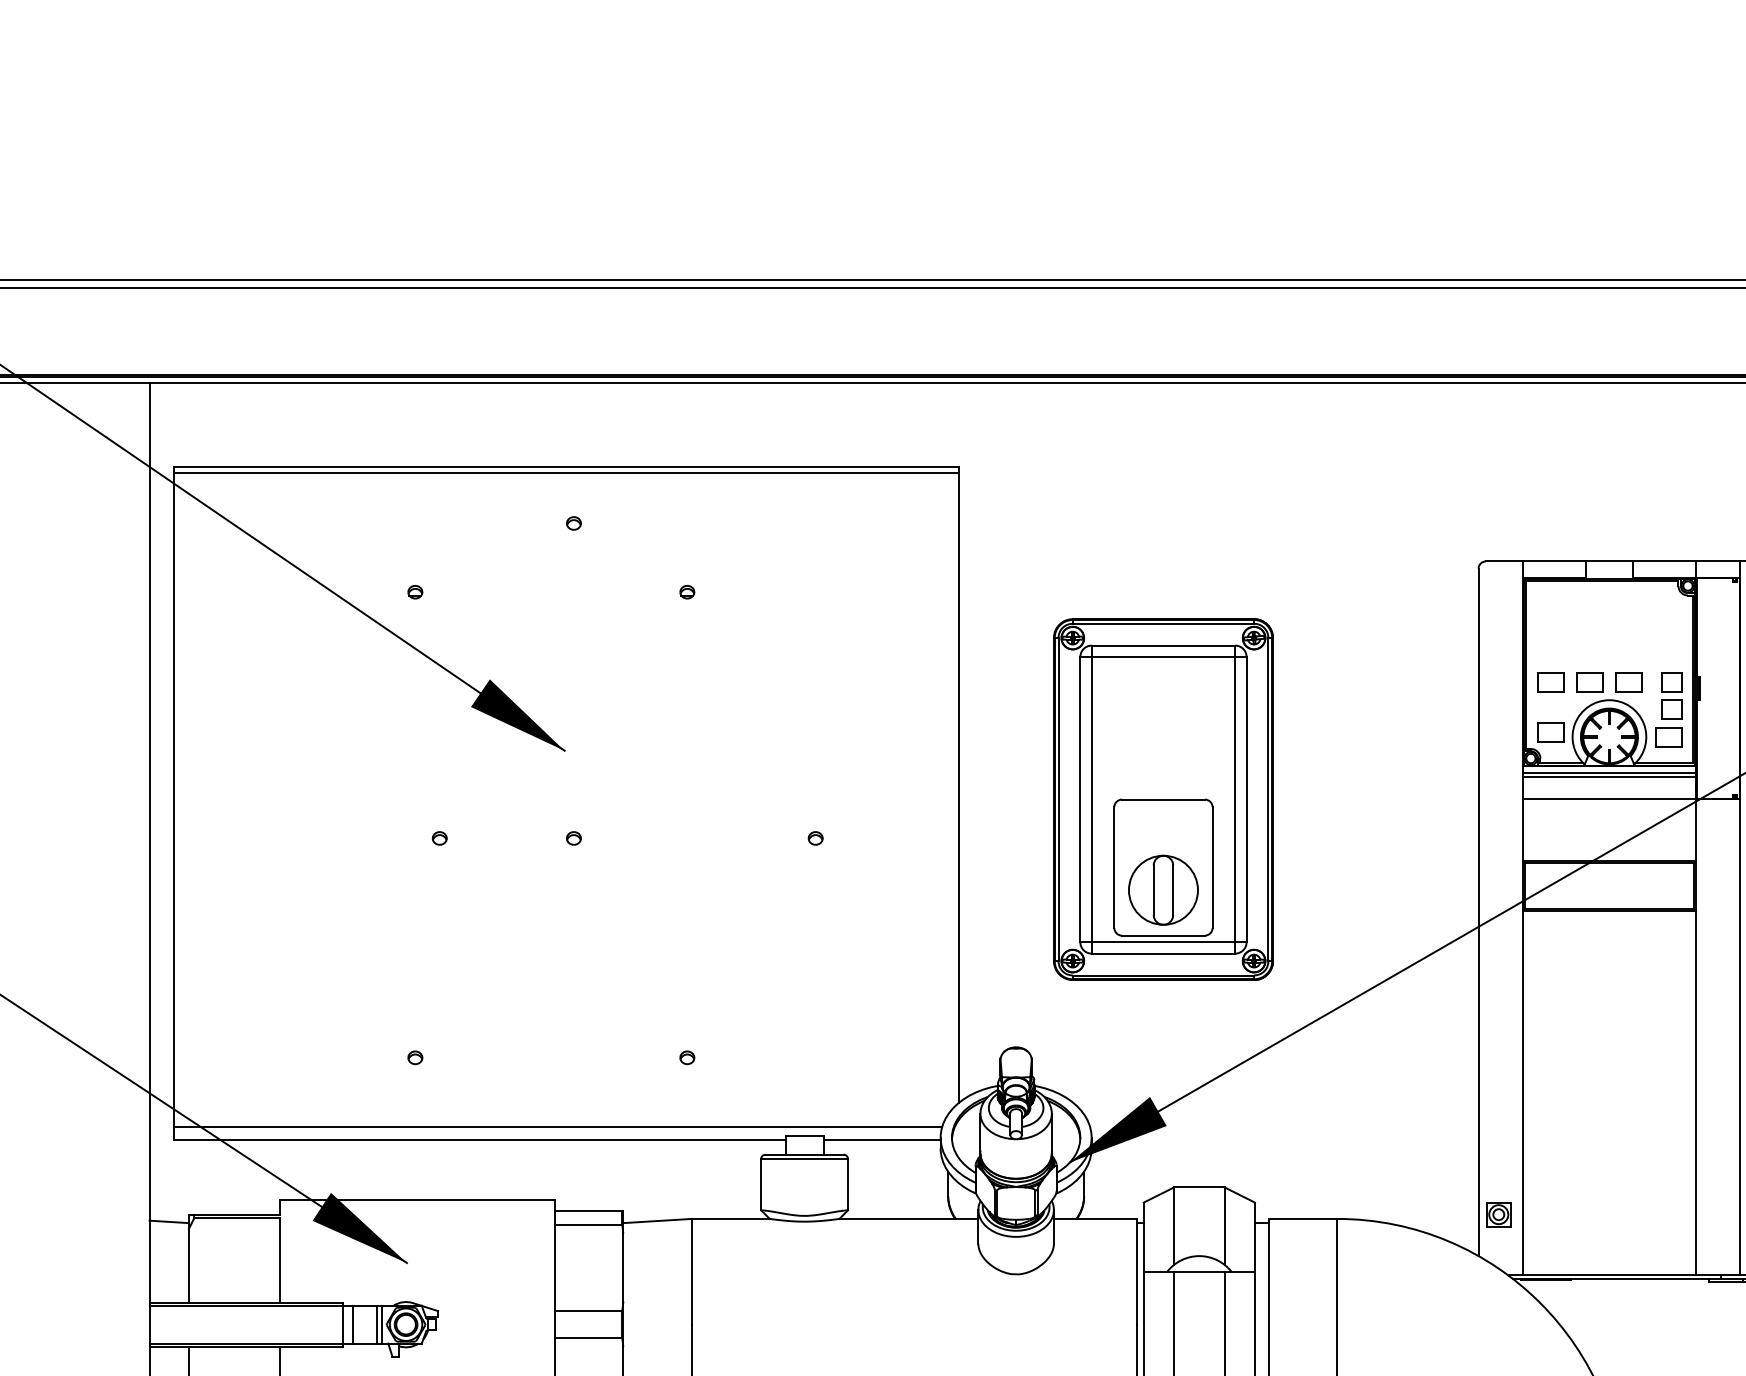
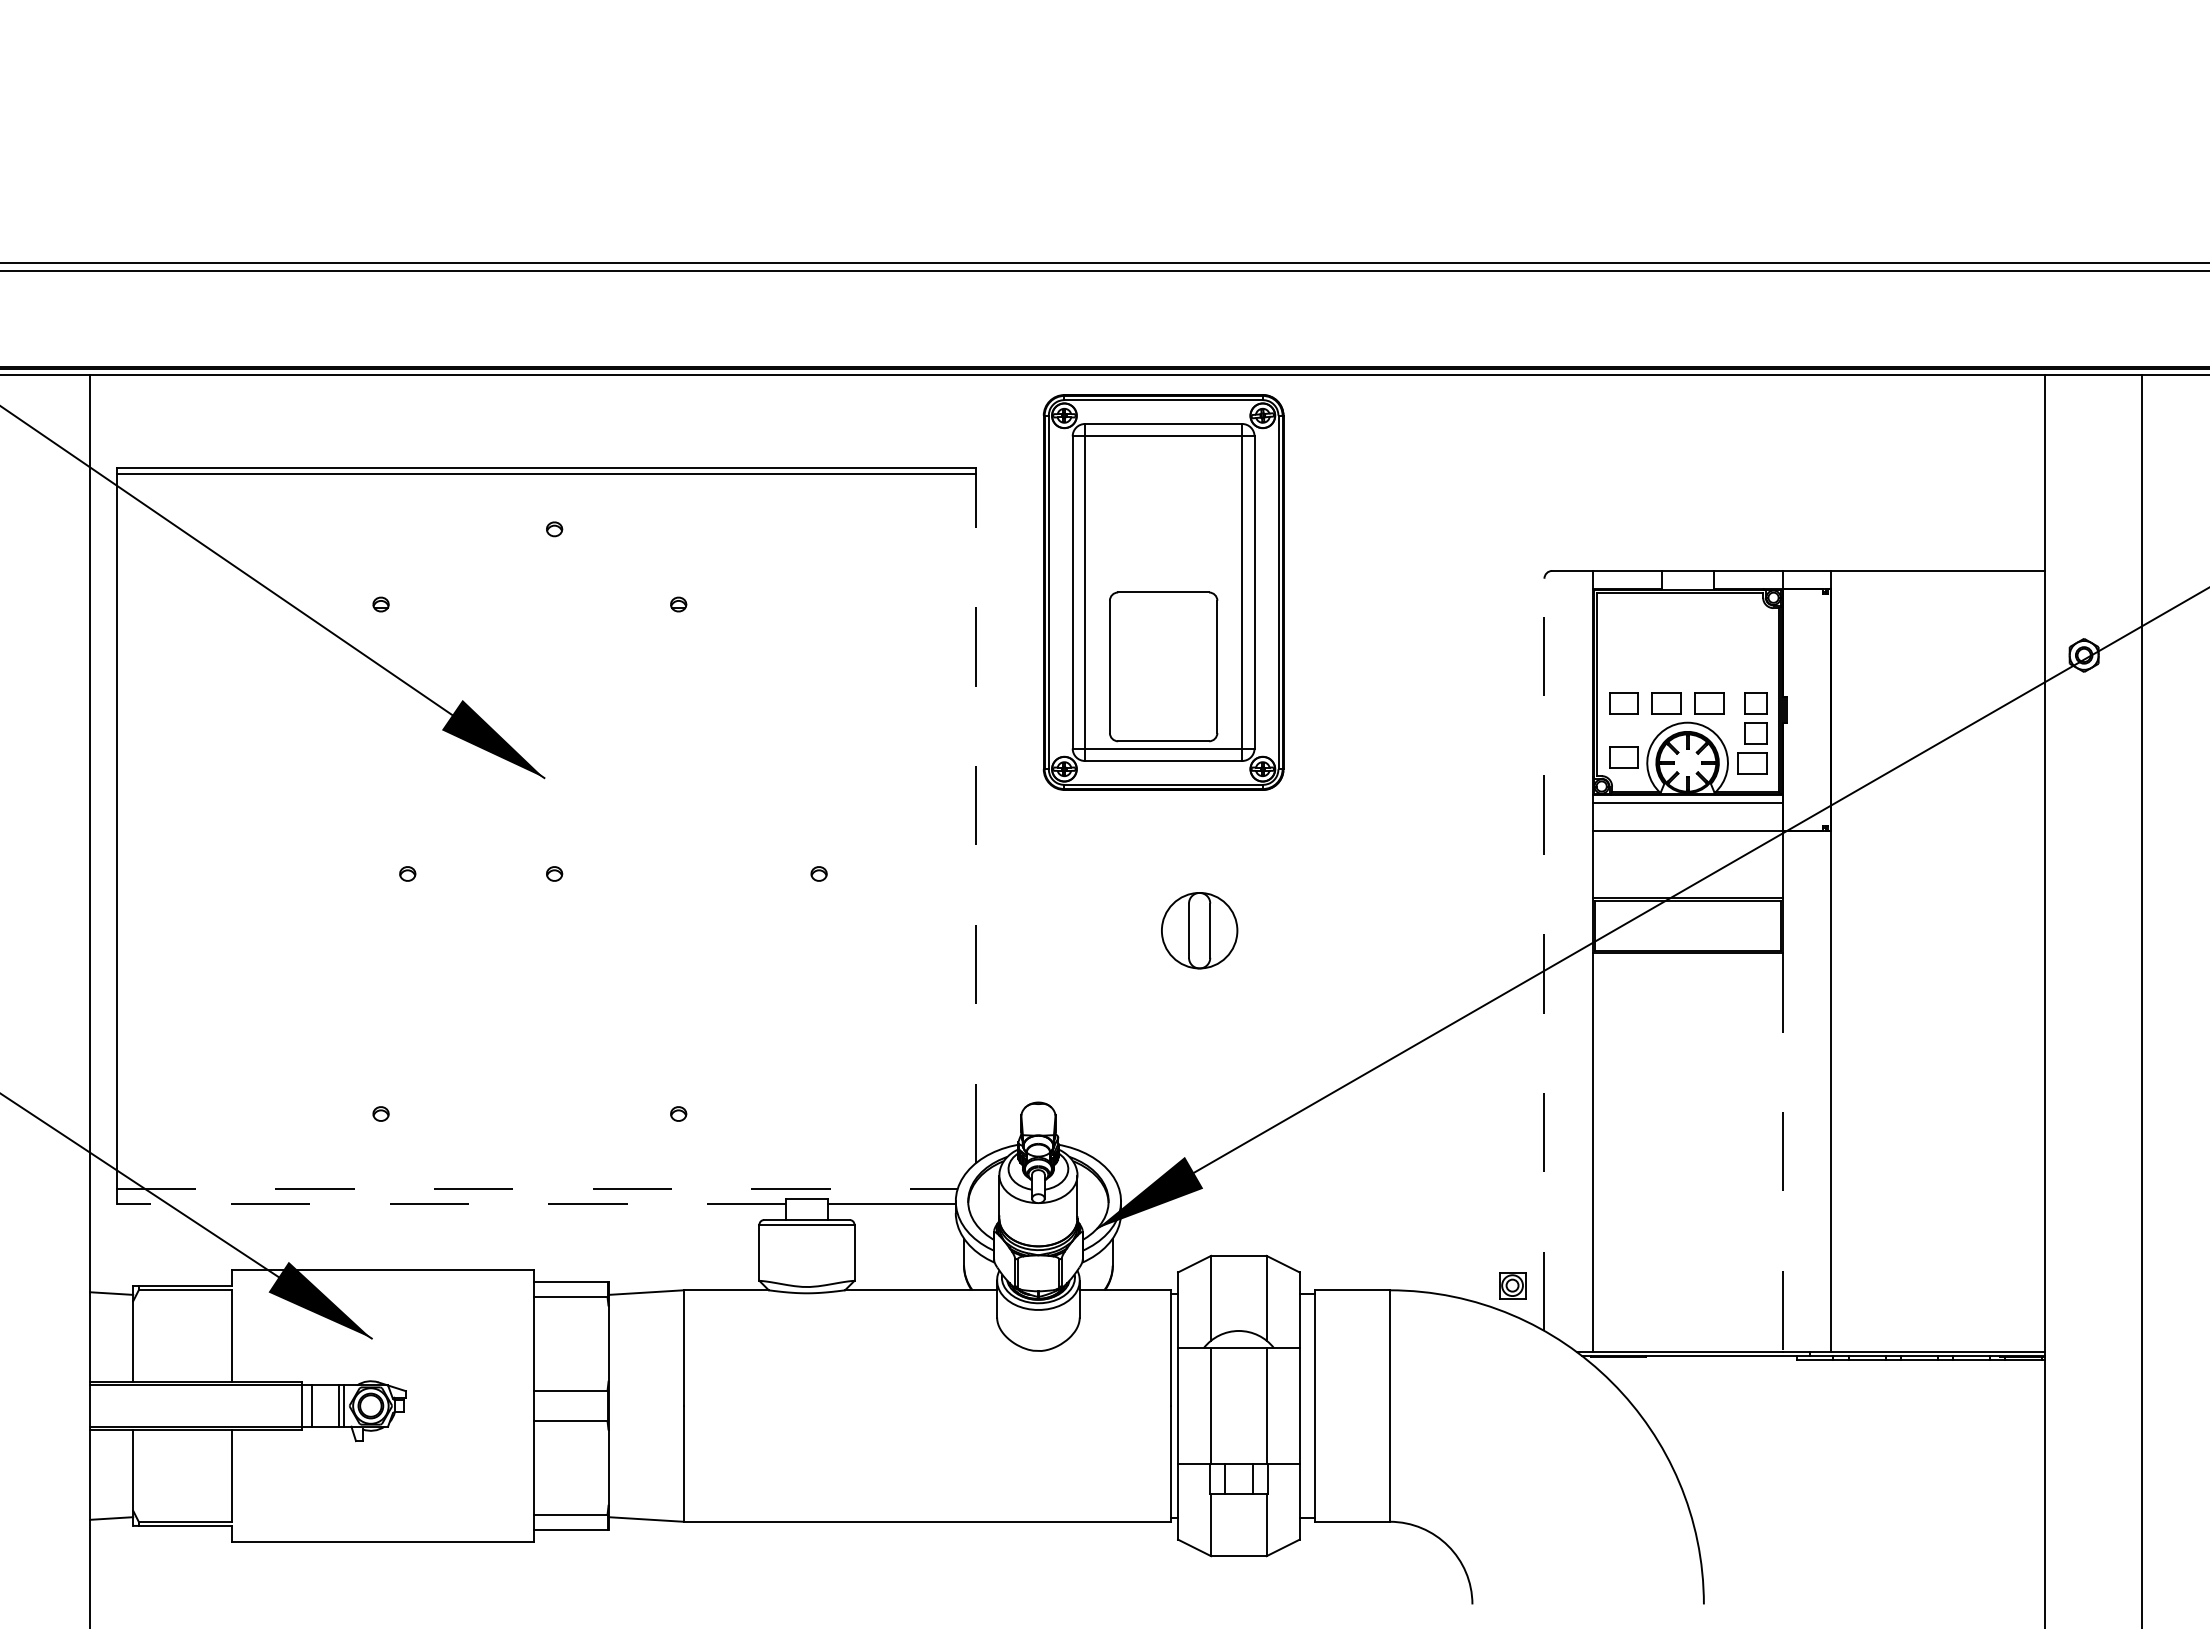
line: (1609, 776) -> (1687, 806), removed
line: (959, 787) -> (976, 818), solid -> dashed
part: (1163, 799) -> (1163, 592), moved
line: (1478, 912) -> (1544, 954), solid -> dashed
line: (1696, 1093) -> (1782, 1153), solid -> dashed
line: (558, 1126) -> (537, 1189), solid -> dashed
line: (479, 1139) -> (451, 1203), solid -> dashed
part: (1498, 1214) -> (1512, 1285), moved

